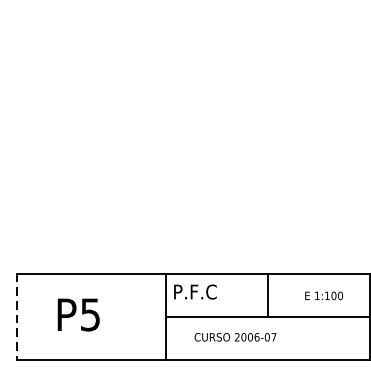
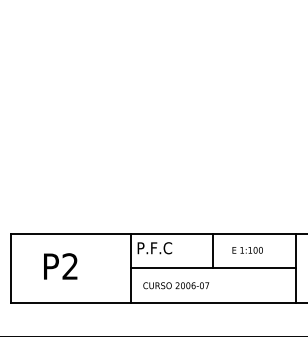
text: (323, 296) -> (247, 250), moved
text: (89, 314) -> (69, 266), P5 -> P2
line: (16, 317) -> (10, 268), dashed -> solid
text: (235, 337) -> (176, 285), moved

